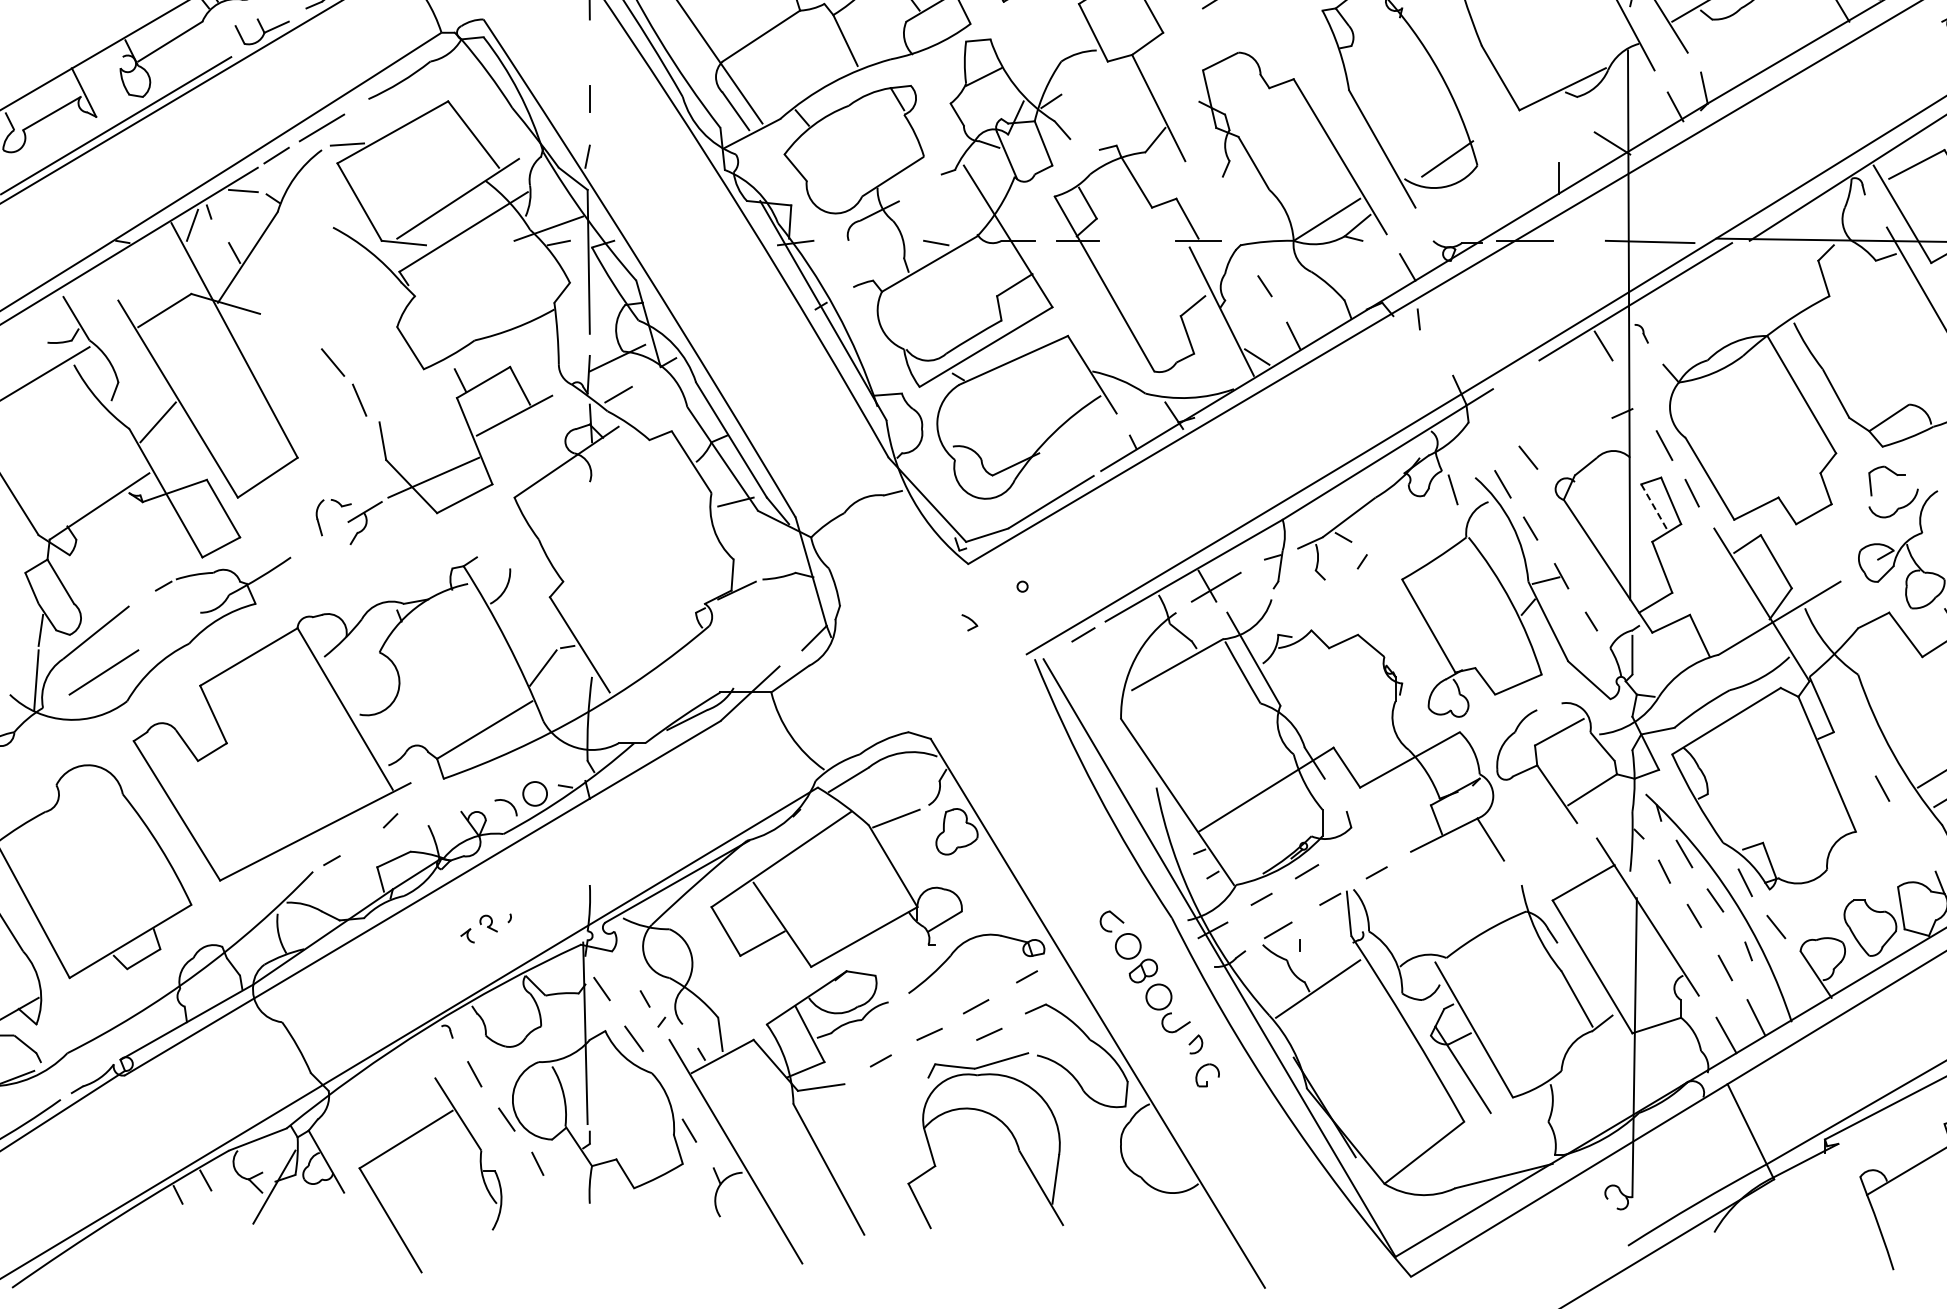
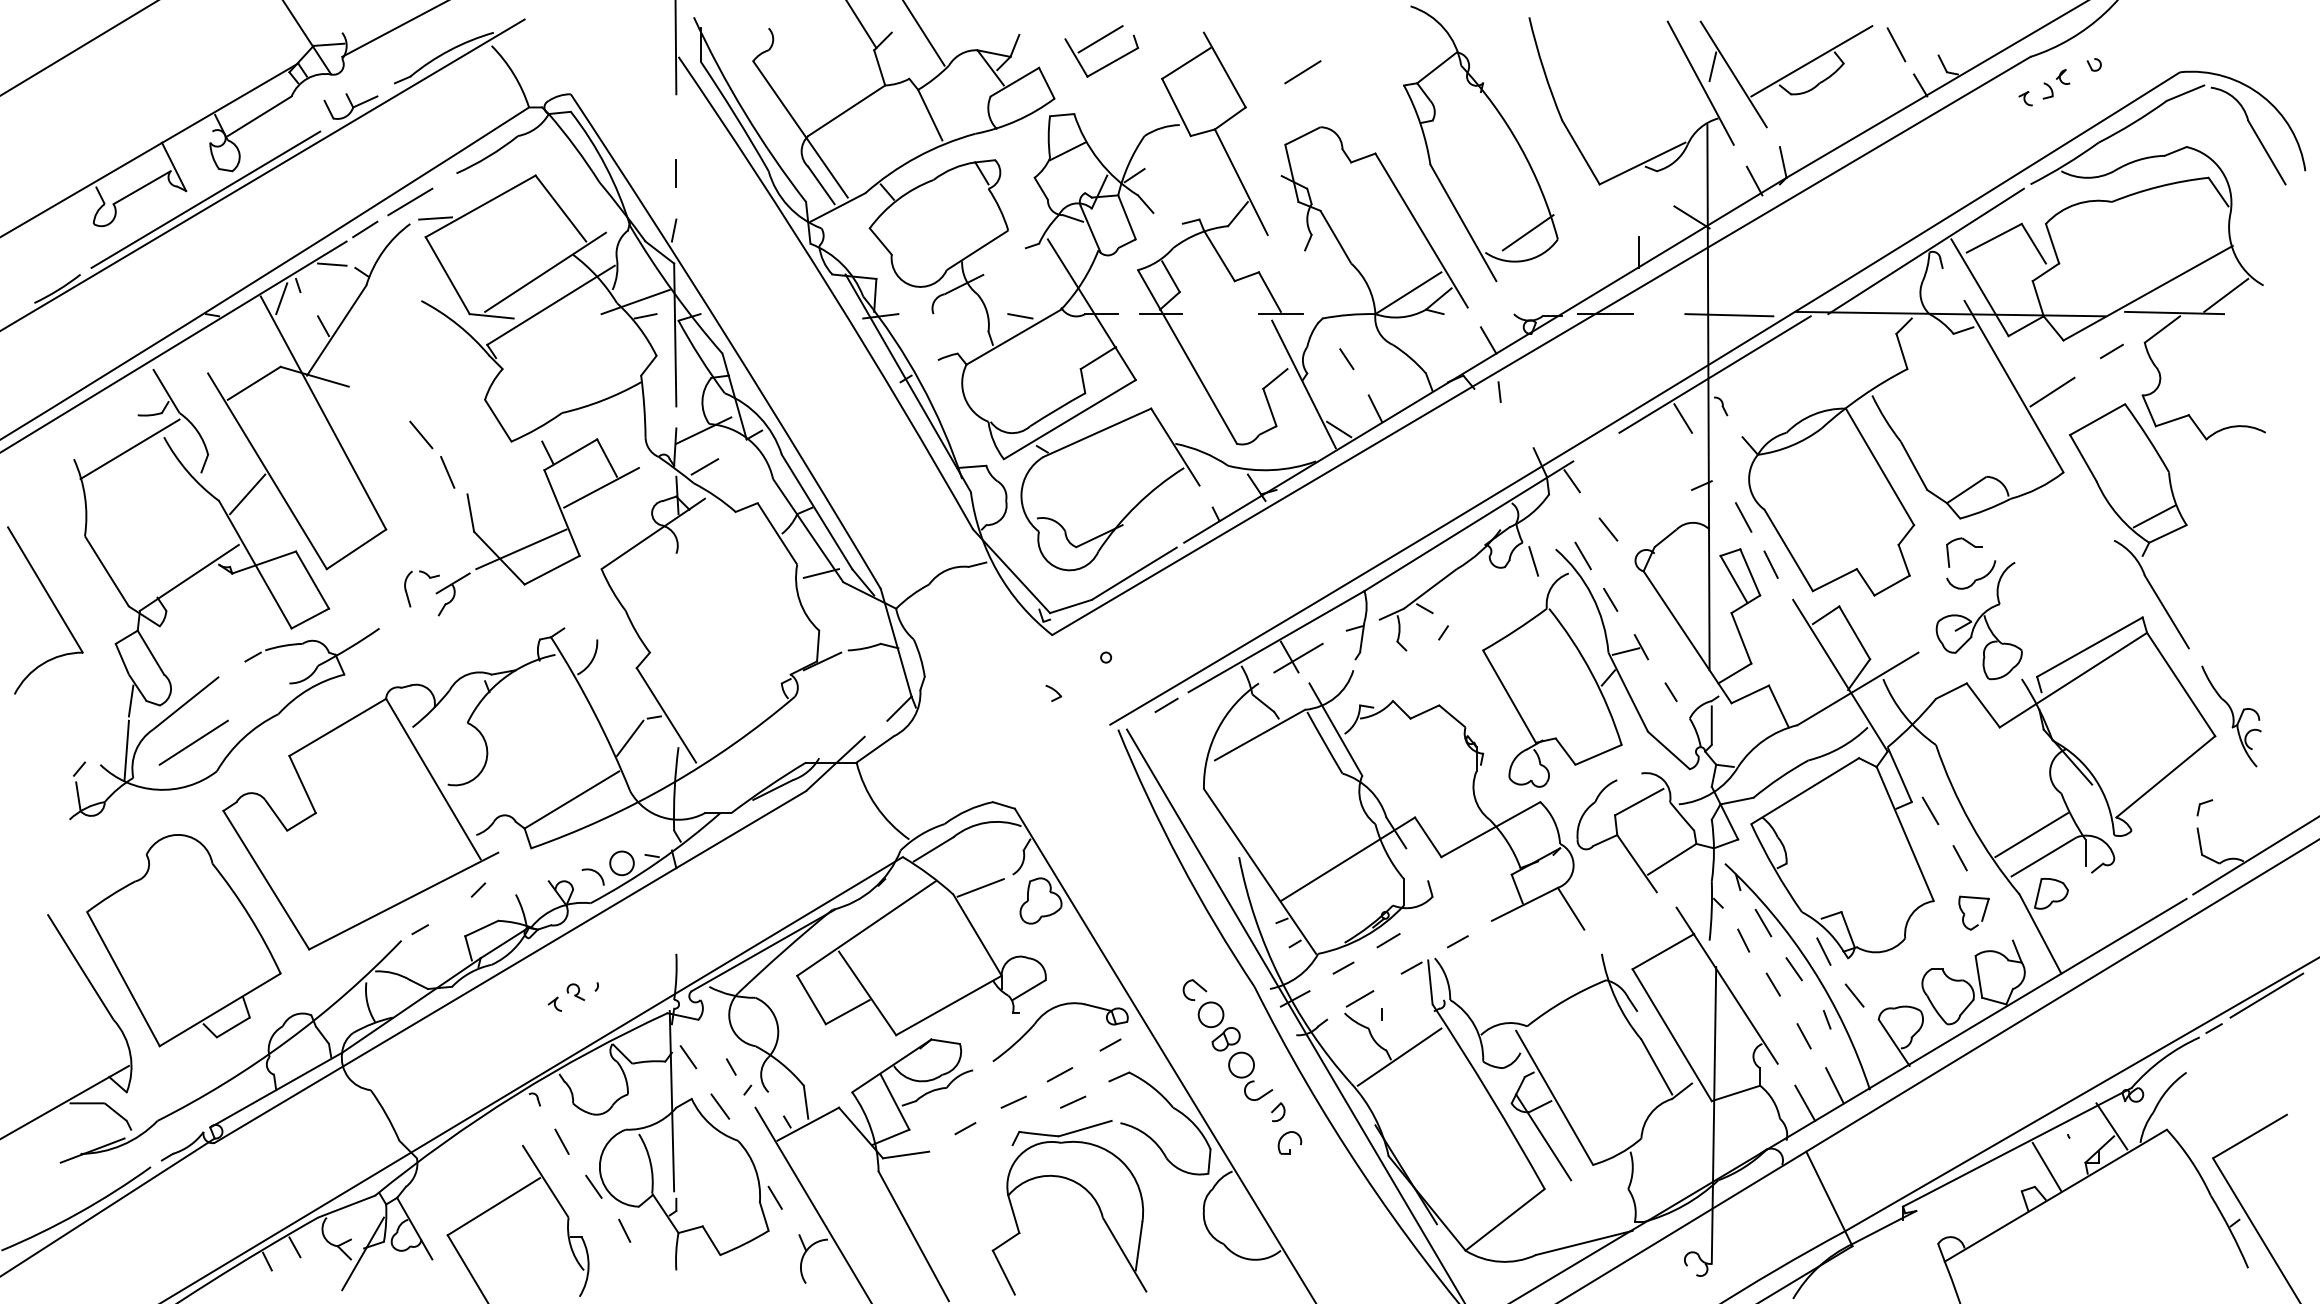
line: (1491, 409) -> (1571, 481), added
line: (1654, 508) -> (1733, 579), dashed -> solid
line: (1852, 740) -> (1930, 810), added
part: (1887, 845) -> (1965, 914), added

